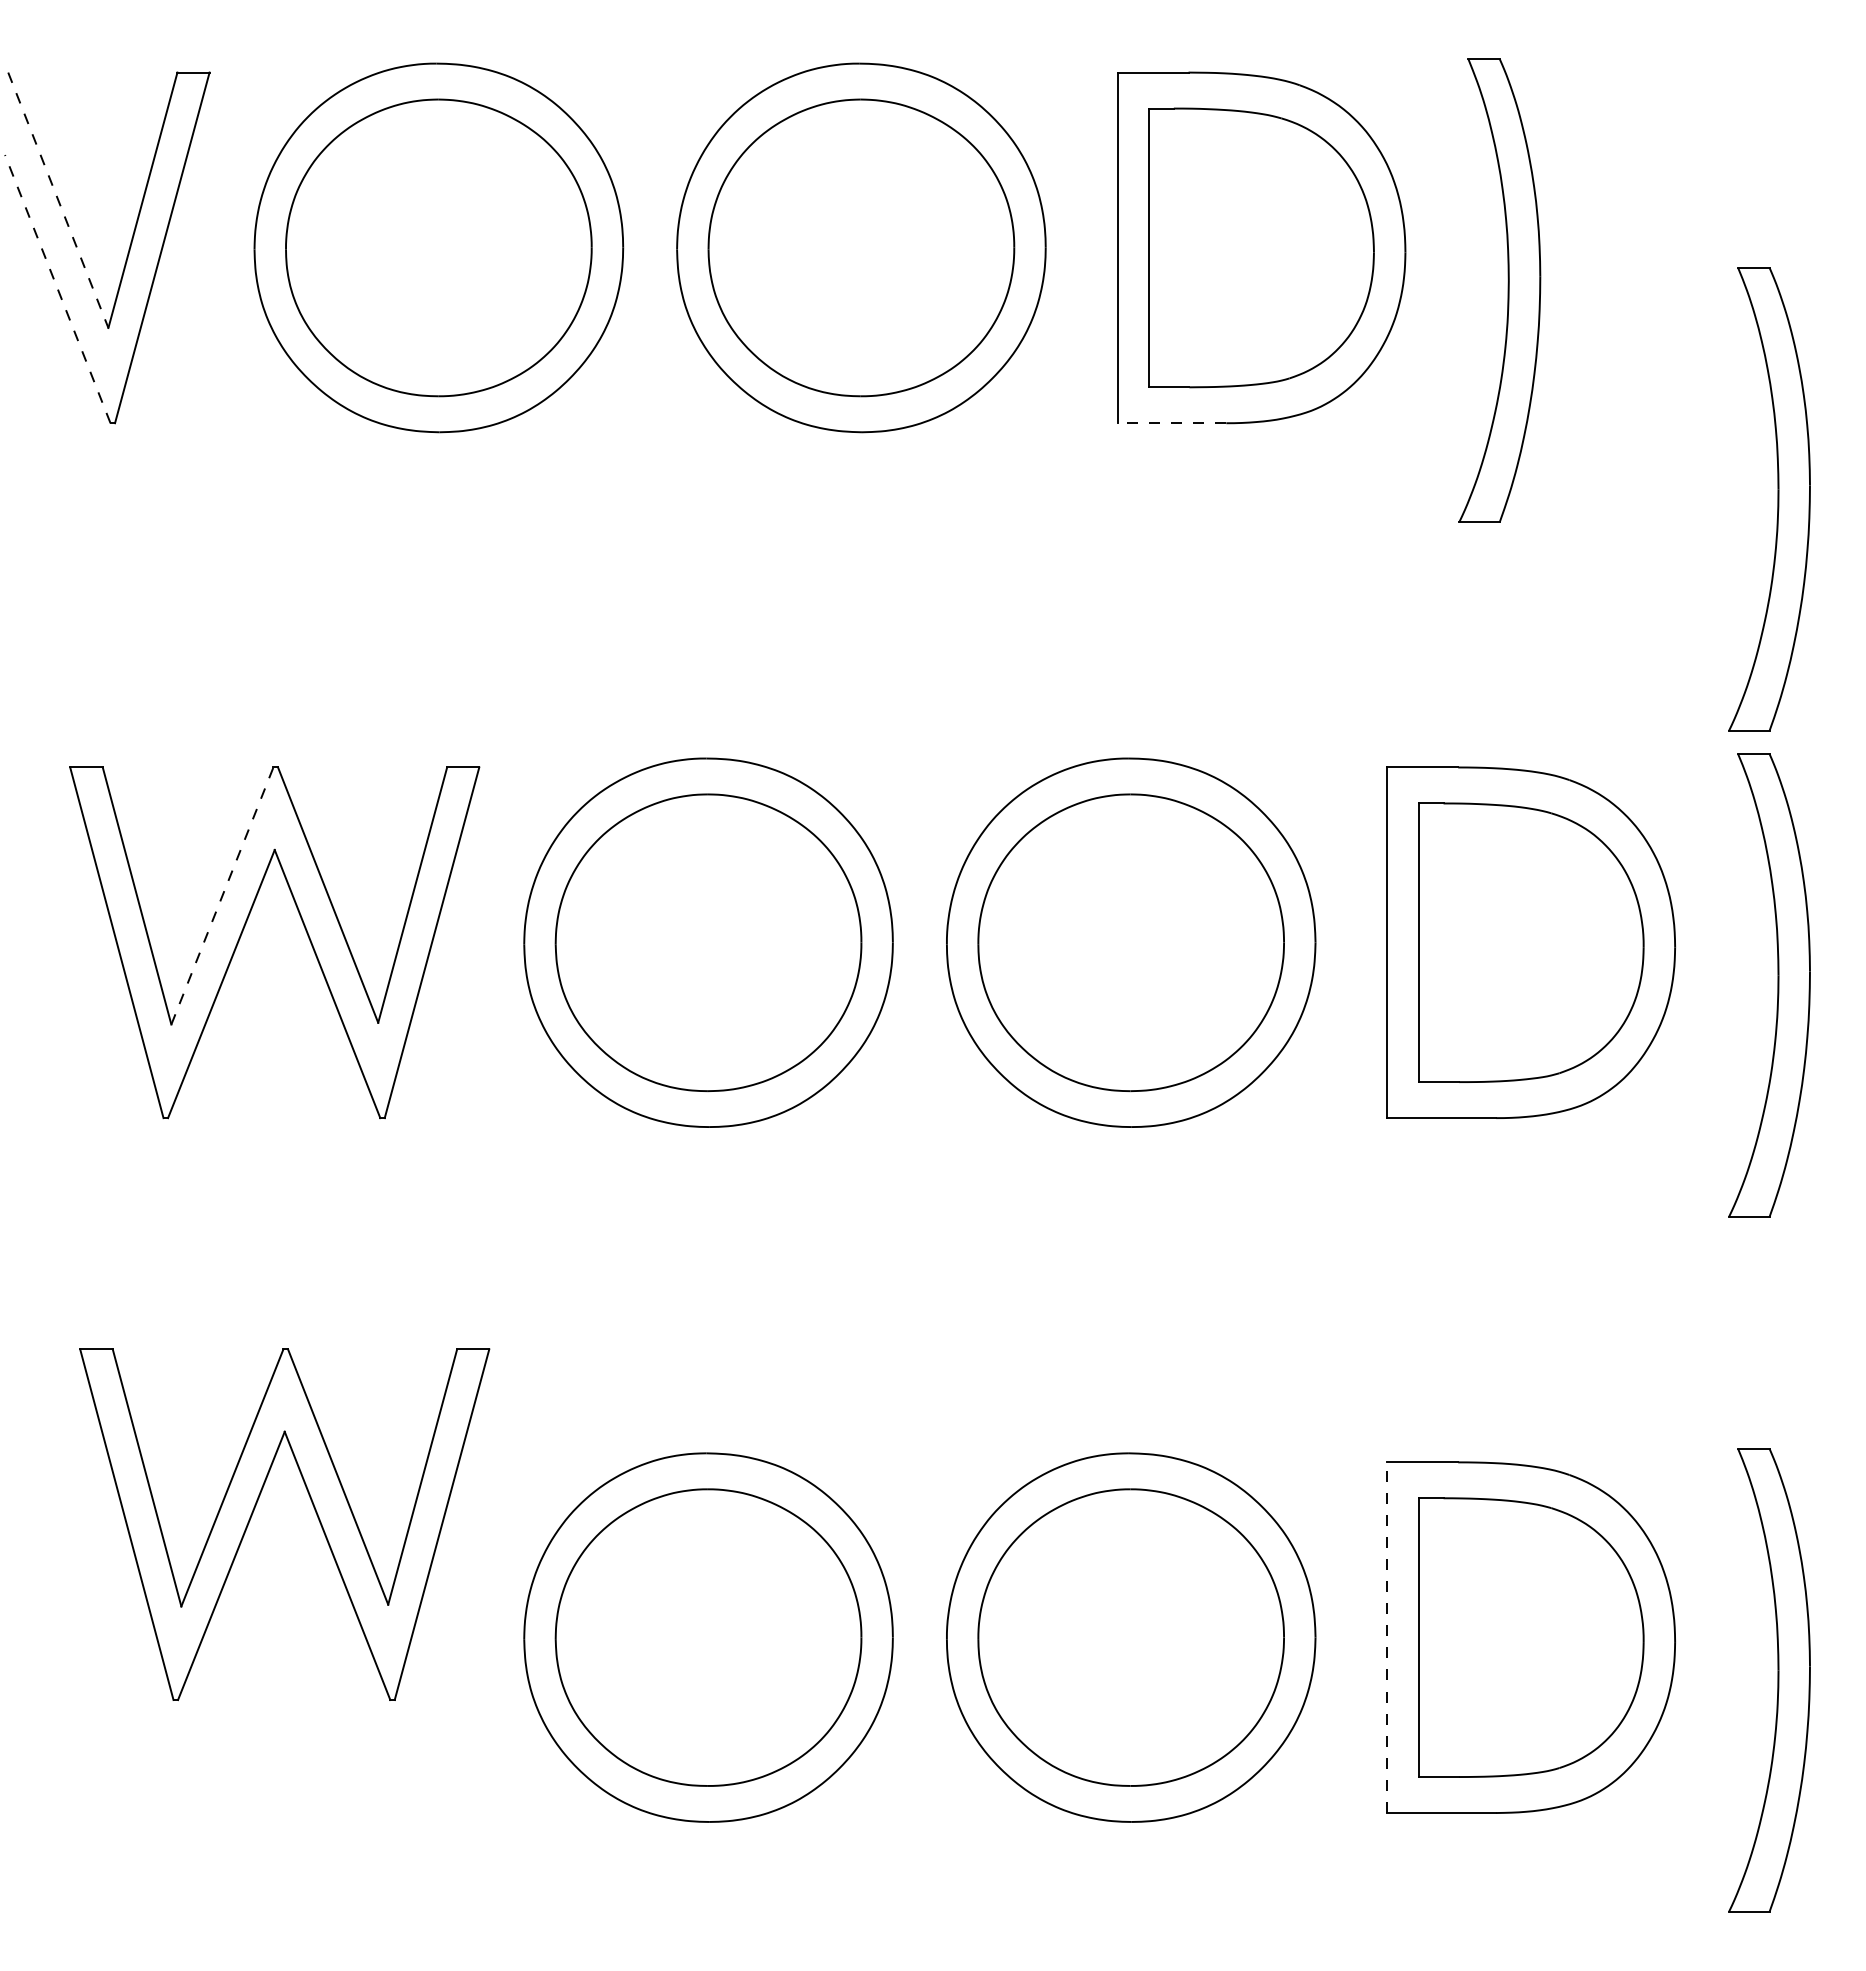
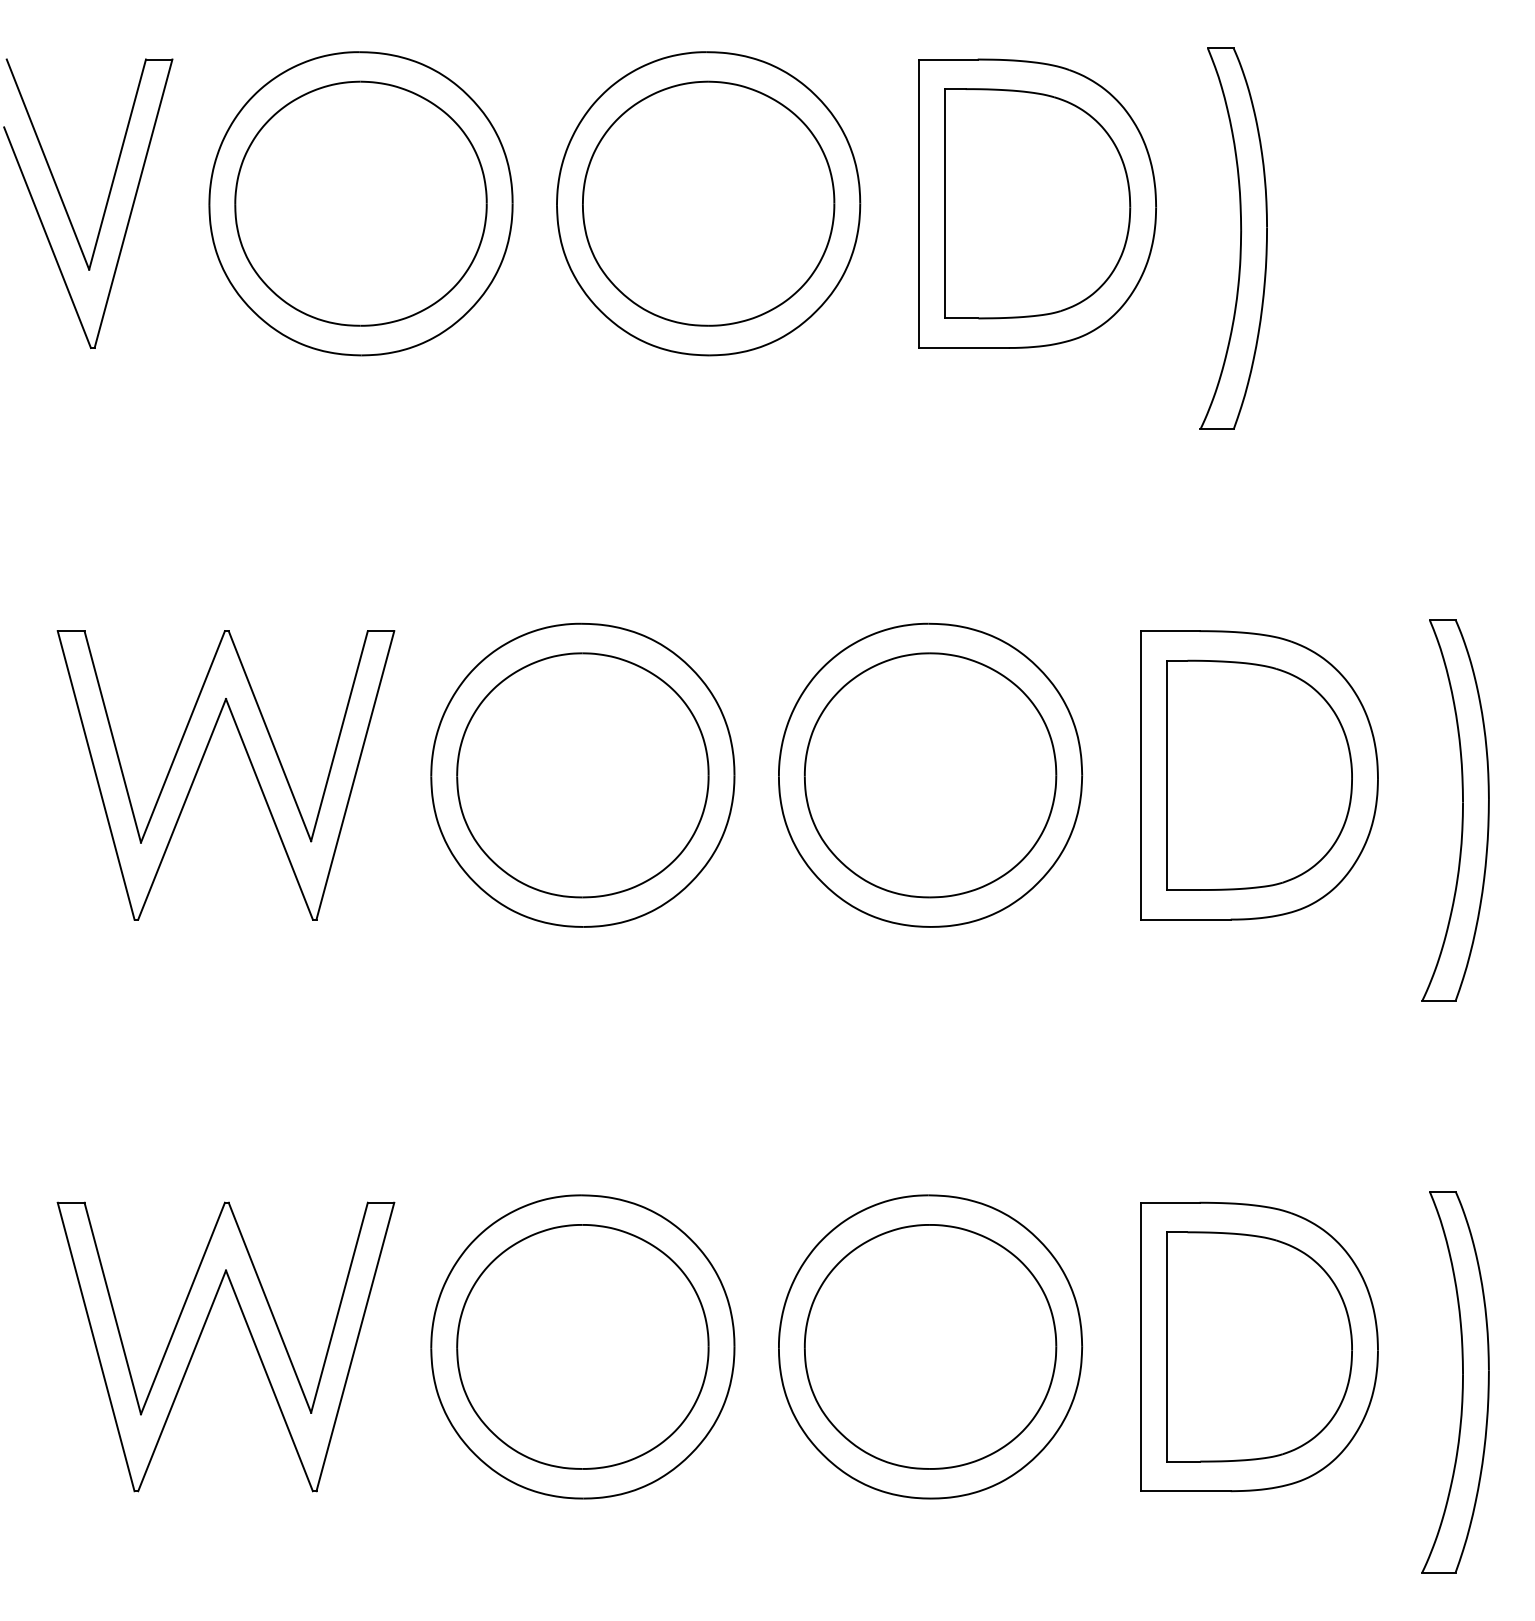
line: (58, 200) -> (48, 164), dashed -> solid
line: (57, 288) -> (47, 237), dashed -> solid
line: (1171, 423) -> (963, 348), dashed -> solid
part: (1777, 499) -> (1462, 410), removed
line: (222, 895) -> (183, 736), dashed -> solid
part: (253, 1513) -> (200, 1337), moved
line: (1387, 1637) -> (1141, 1346), dashed -> solid

